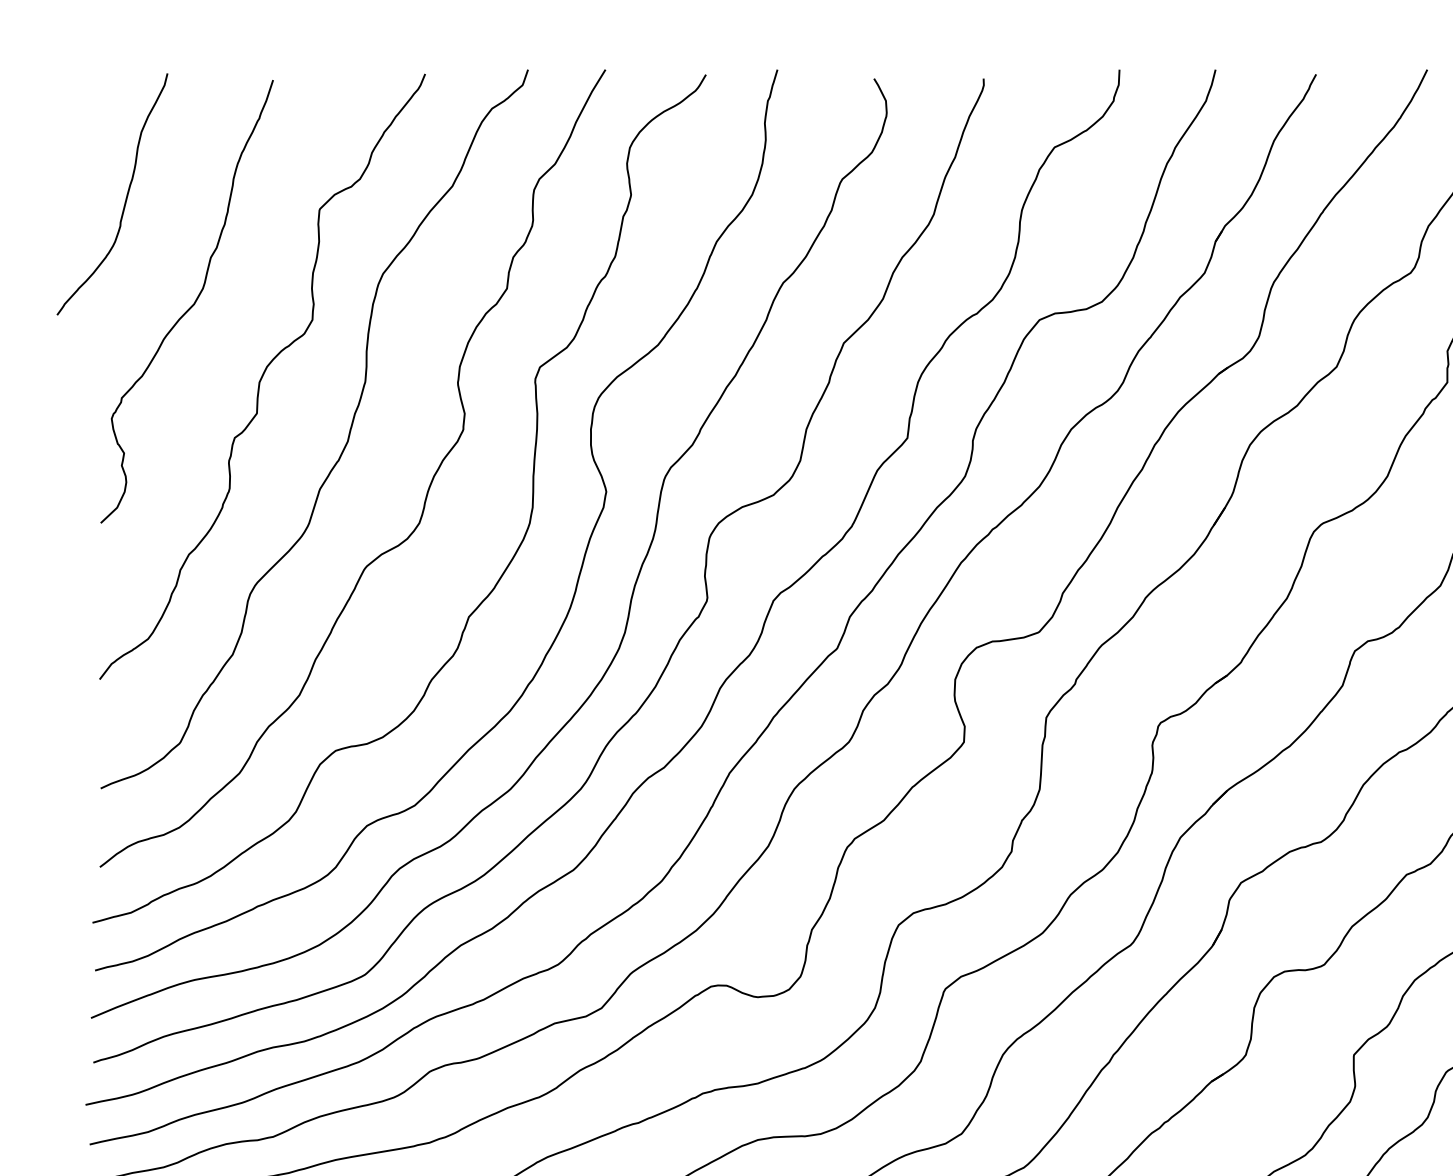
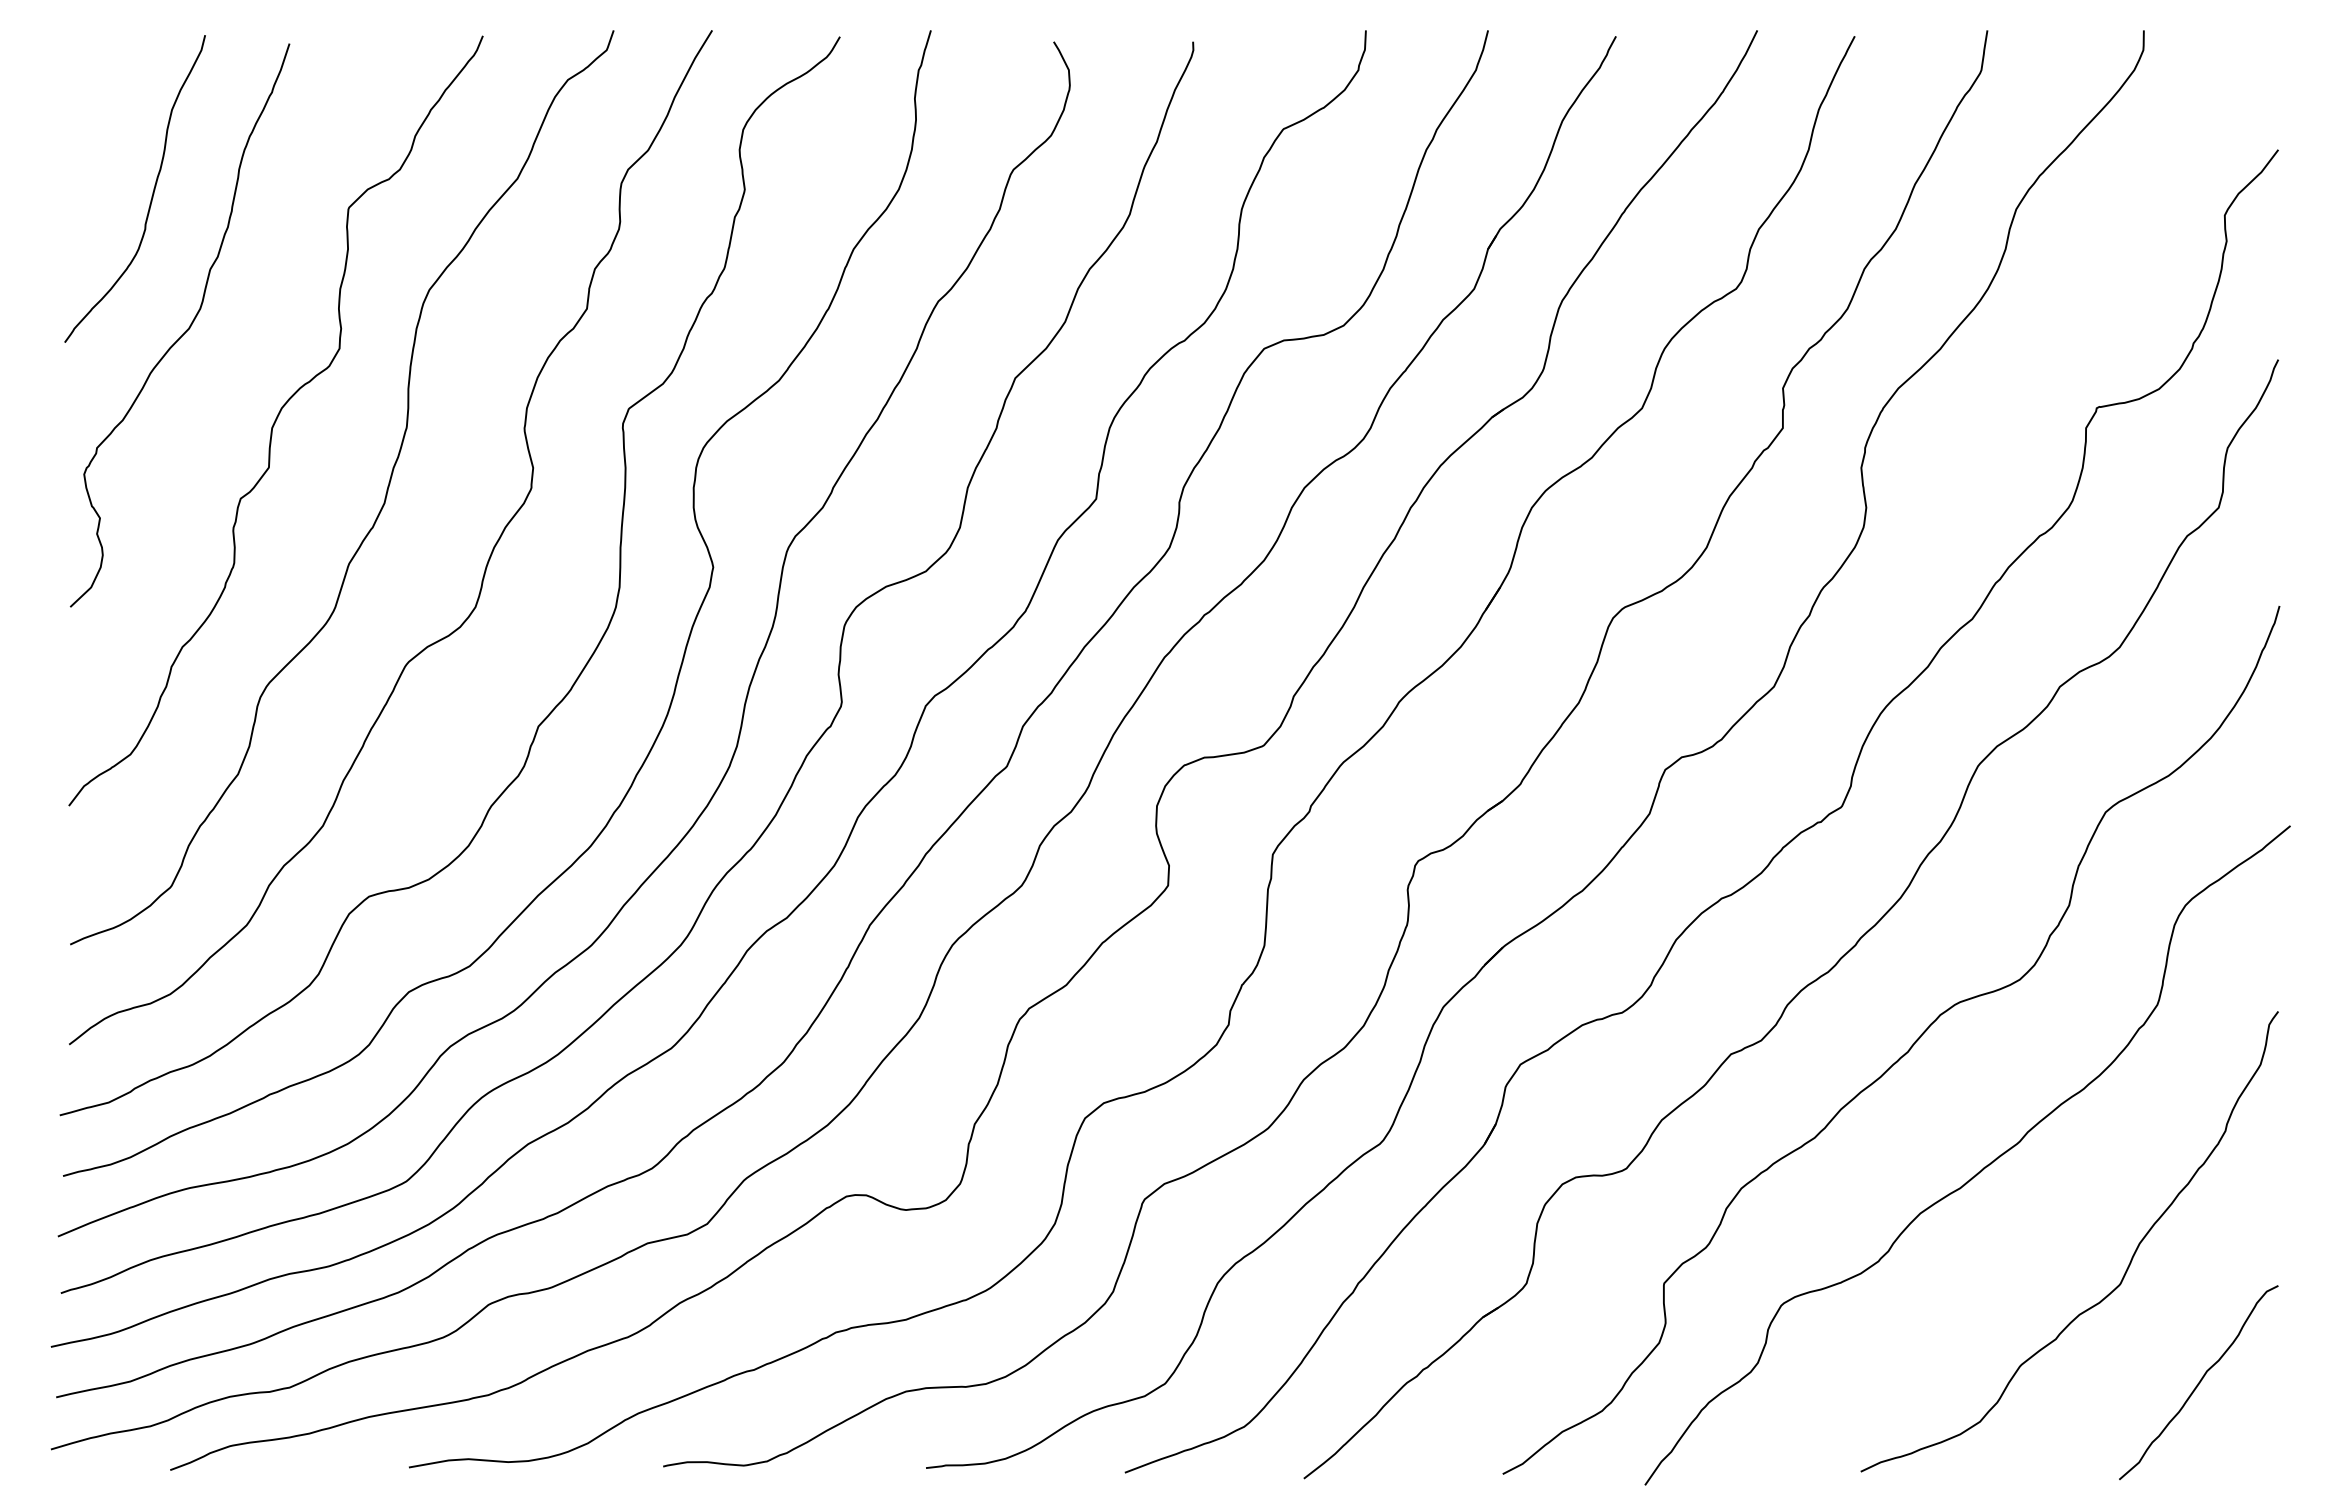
curve: (126, 197) -> (152, 192), moved

